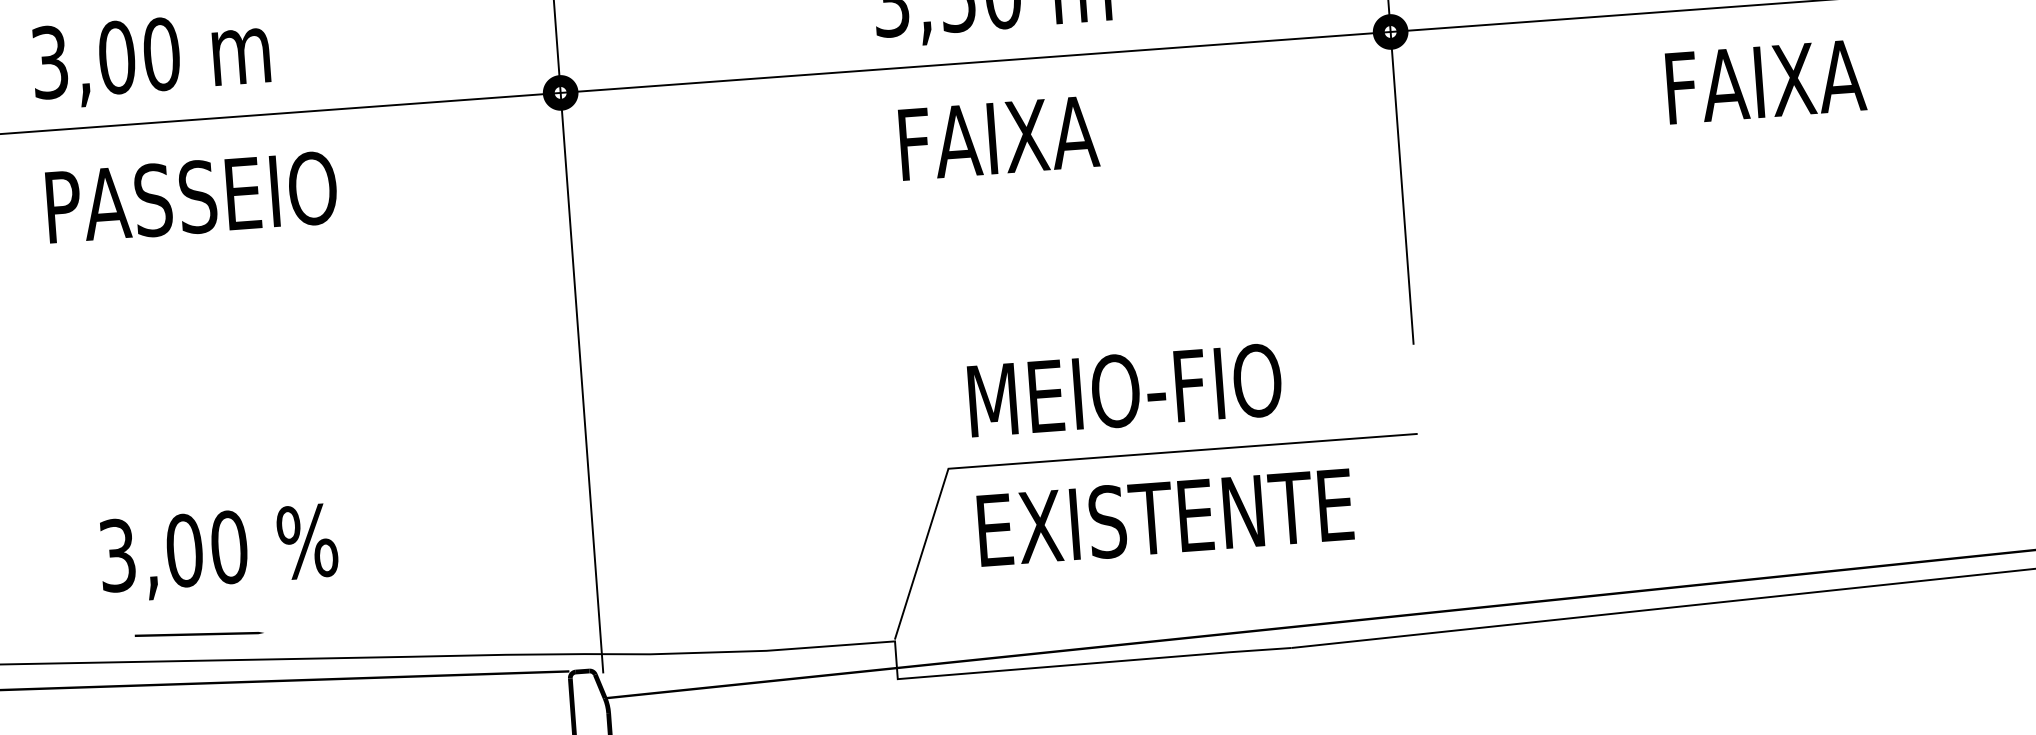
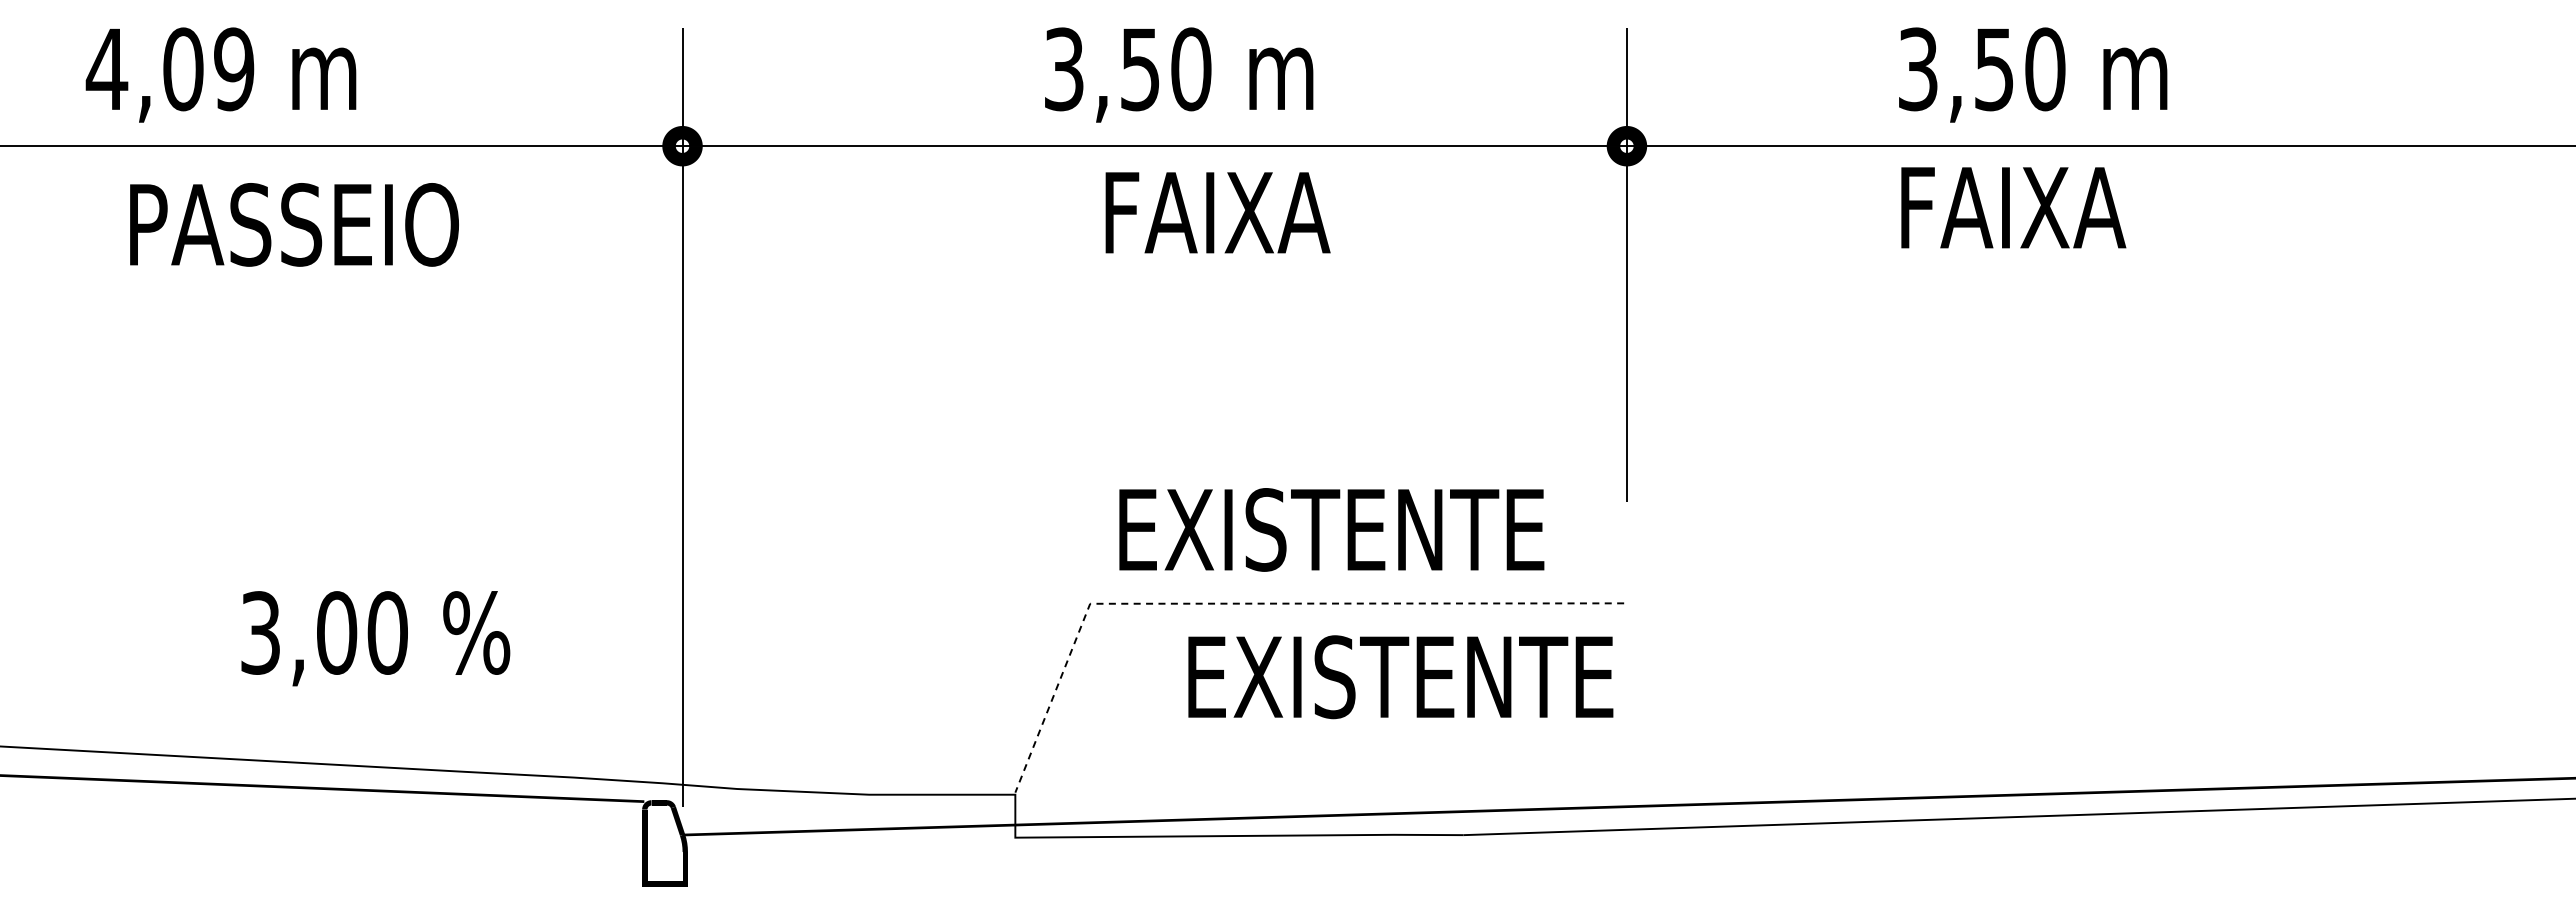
text: (104, 58) -> (169, 69), 3,00 -> 4,09
text: (1765, 81) -> (2013, 207), moved
text: (998, 137) -> (1217, 212), moved
text: (191, 197) -> (294, 224), moved
text: (1159, 387) -> (1335, 529), MEIO-FIO -> EXISTENTE
line: (1092, 457) -> (1254, 603), solid -> dashed
text: (1165, 517) -> (1400, 677), moved
text: (218, 553) -> (375, 638), moved
line: (199, 633) -> (228, 728), removed

